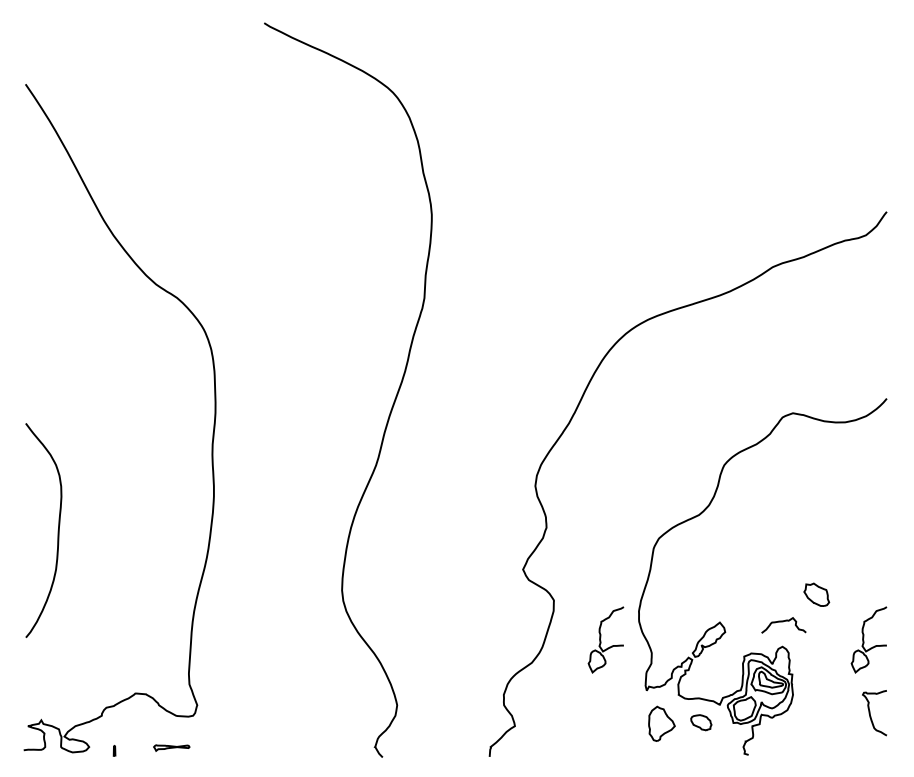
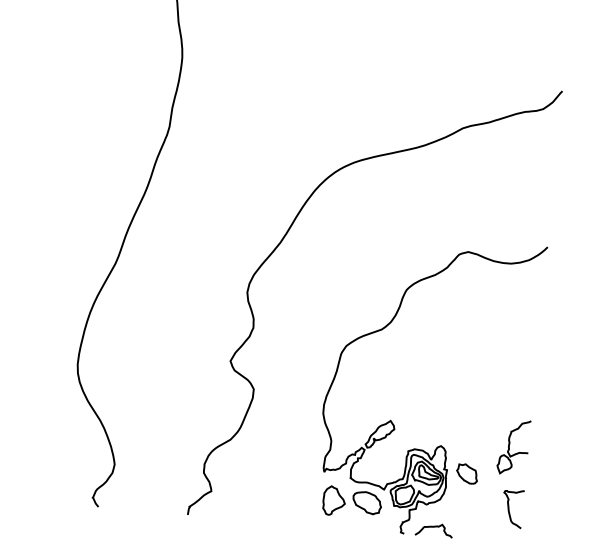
part: (816, 594) -> (467, 473), moved
curve: (783, 622) -> (434, 527), moved
part: (605, 639) -> (293, 426), removed
part: (701, 722) -> (367, 502), size x1.67

